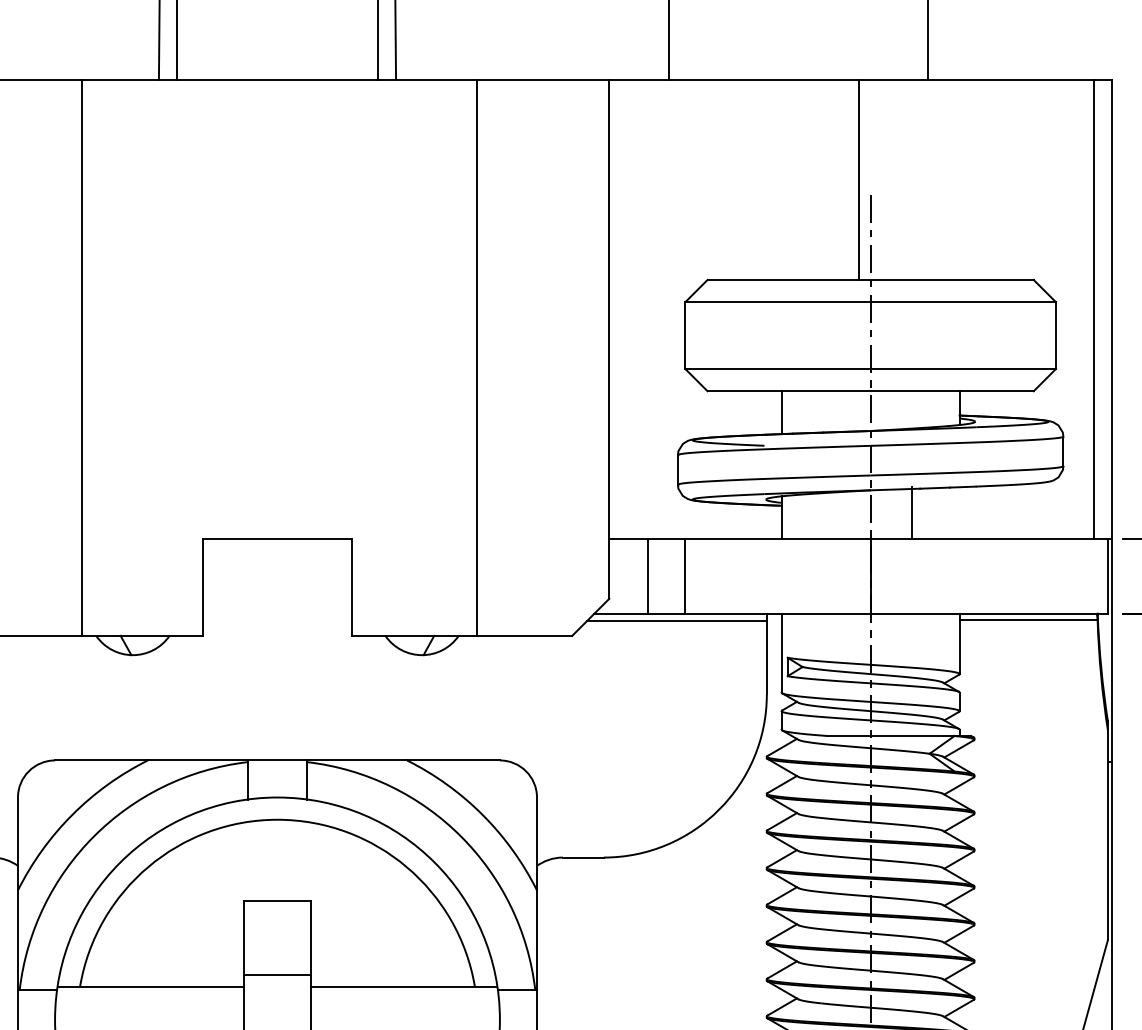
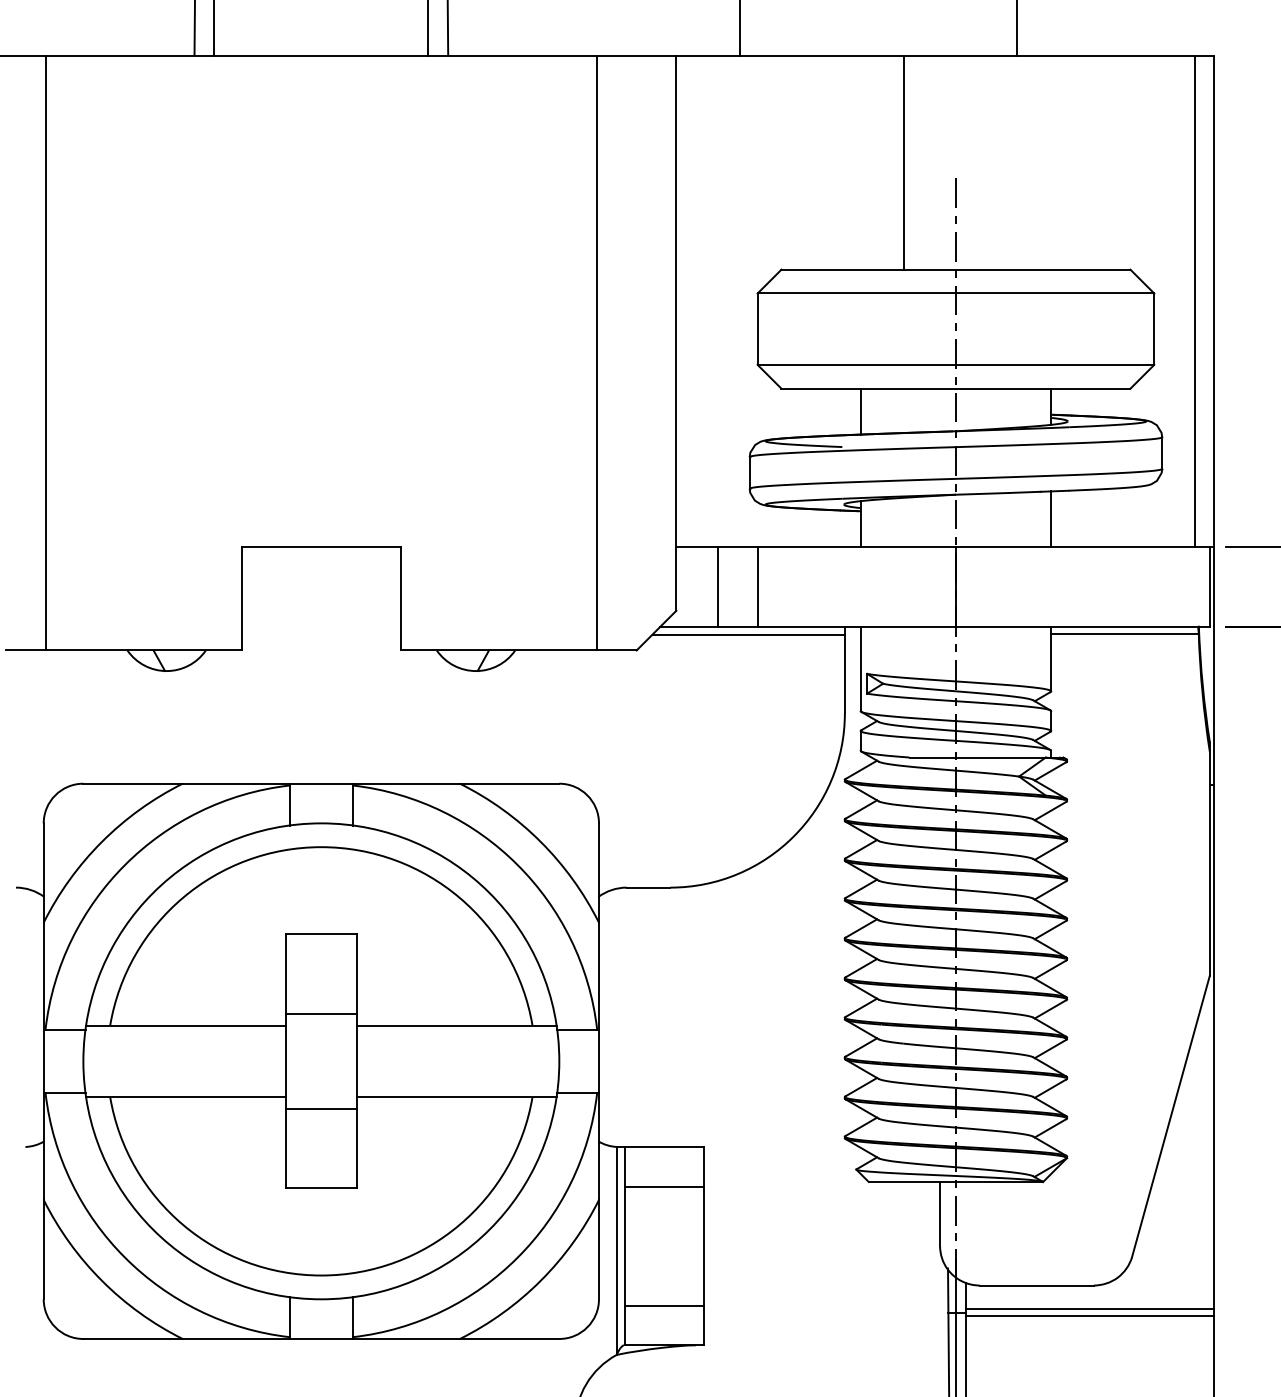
line: (859, 179) -> (904, 162), moved
line: (82, 357) -> (45, 352), moved
line: (477, 357) -> (597, 352), moved
line: (912, 513) -> (1051, 519), moved

